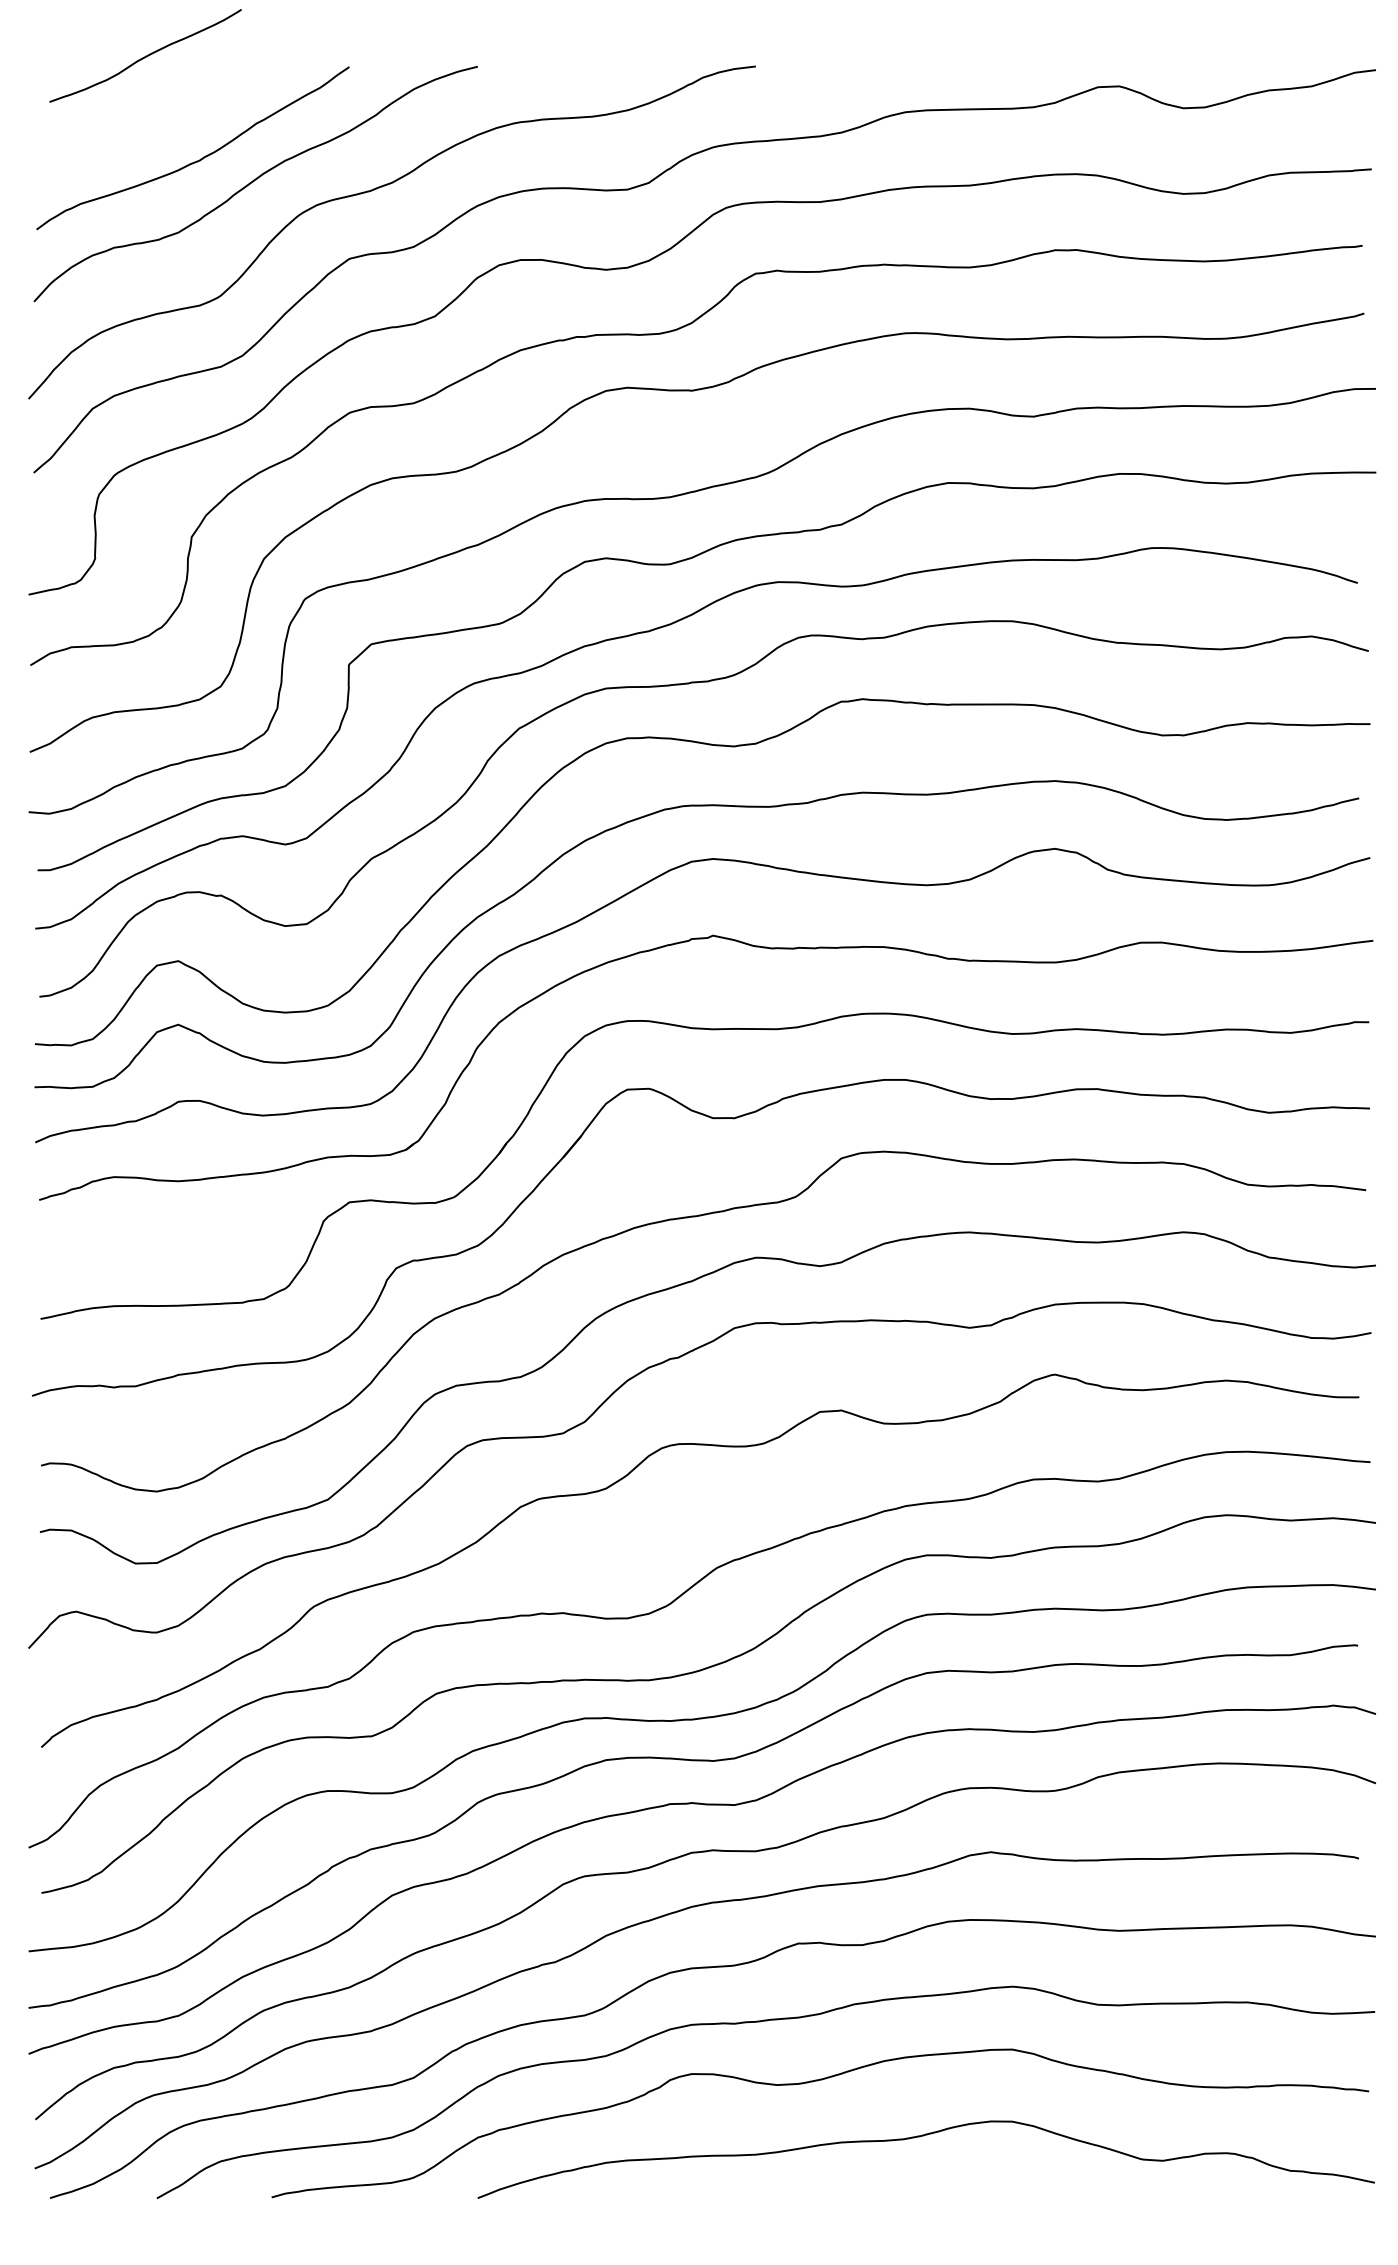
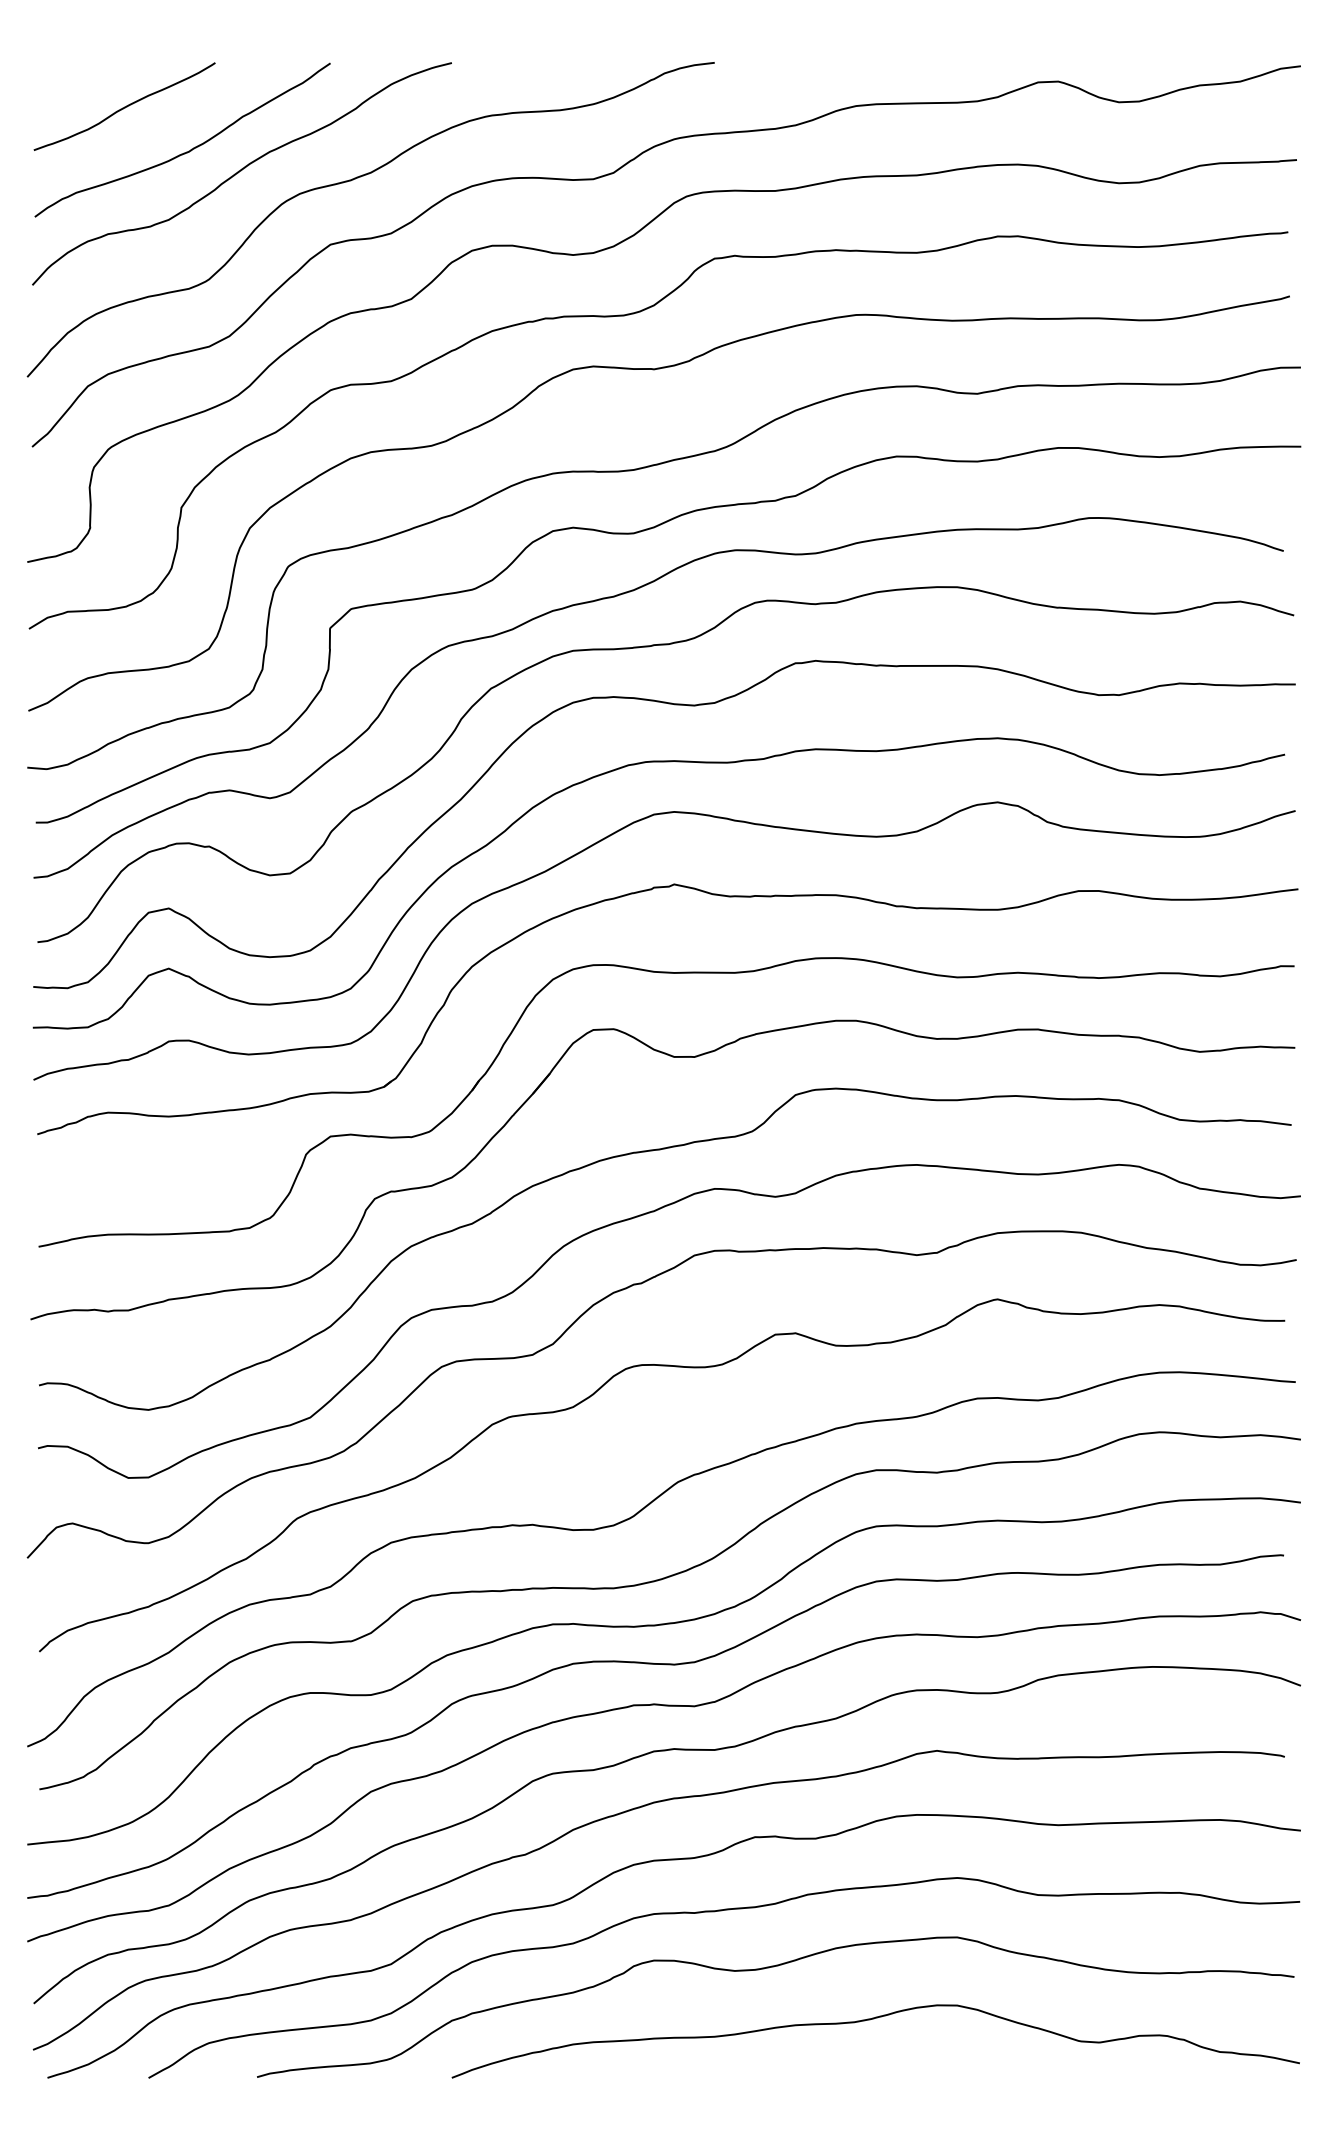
curve: (146, 55) -> (125, 106), moved

